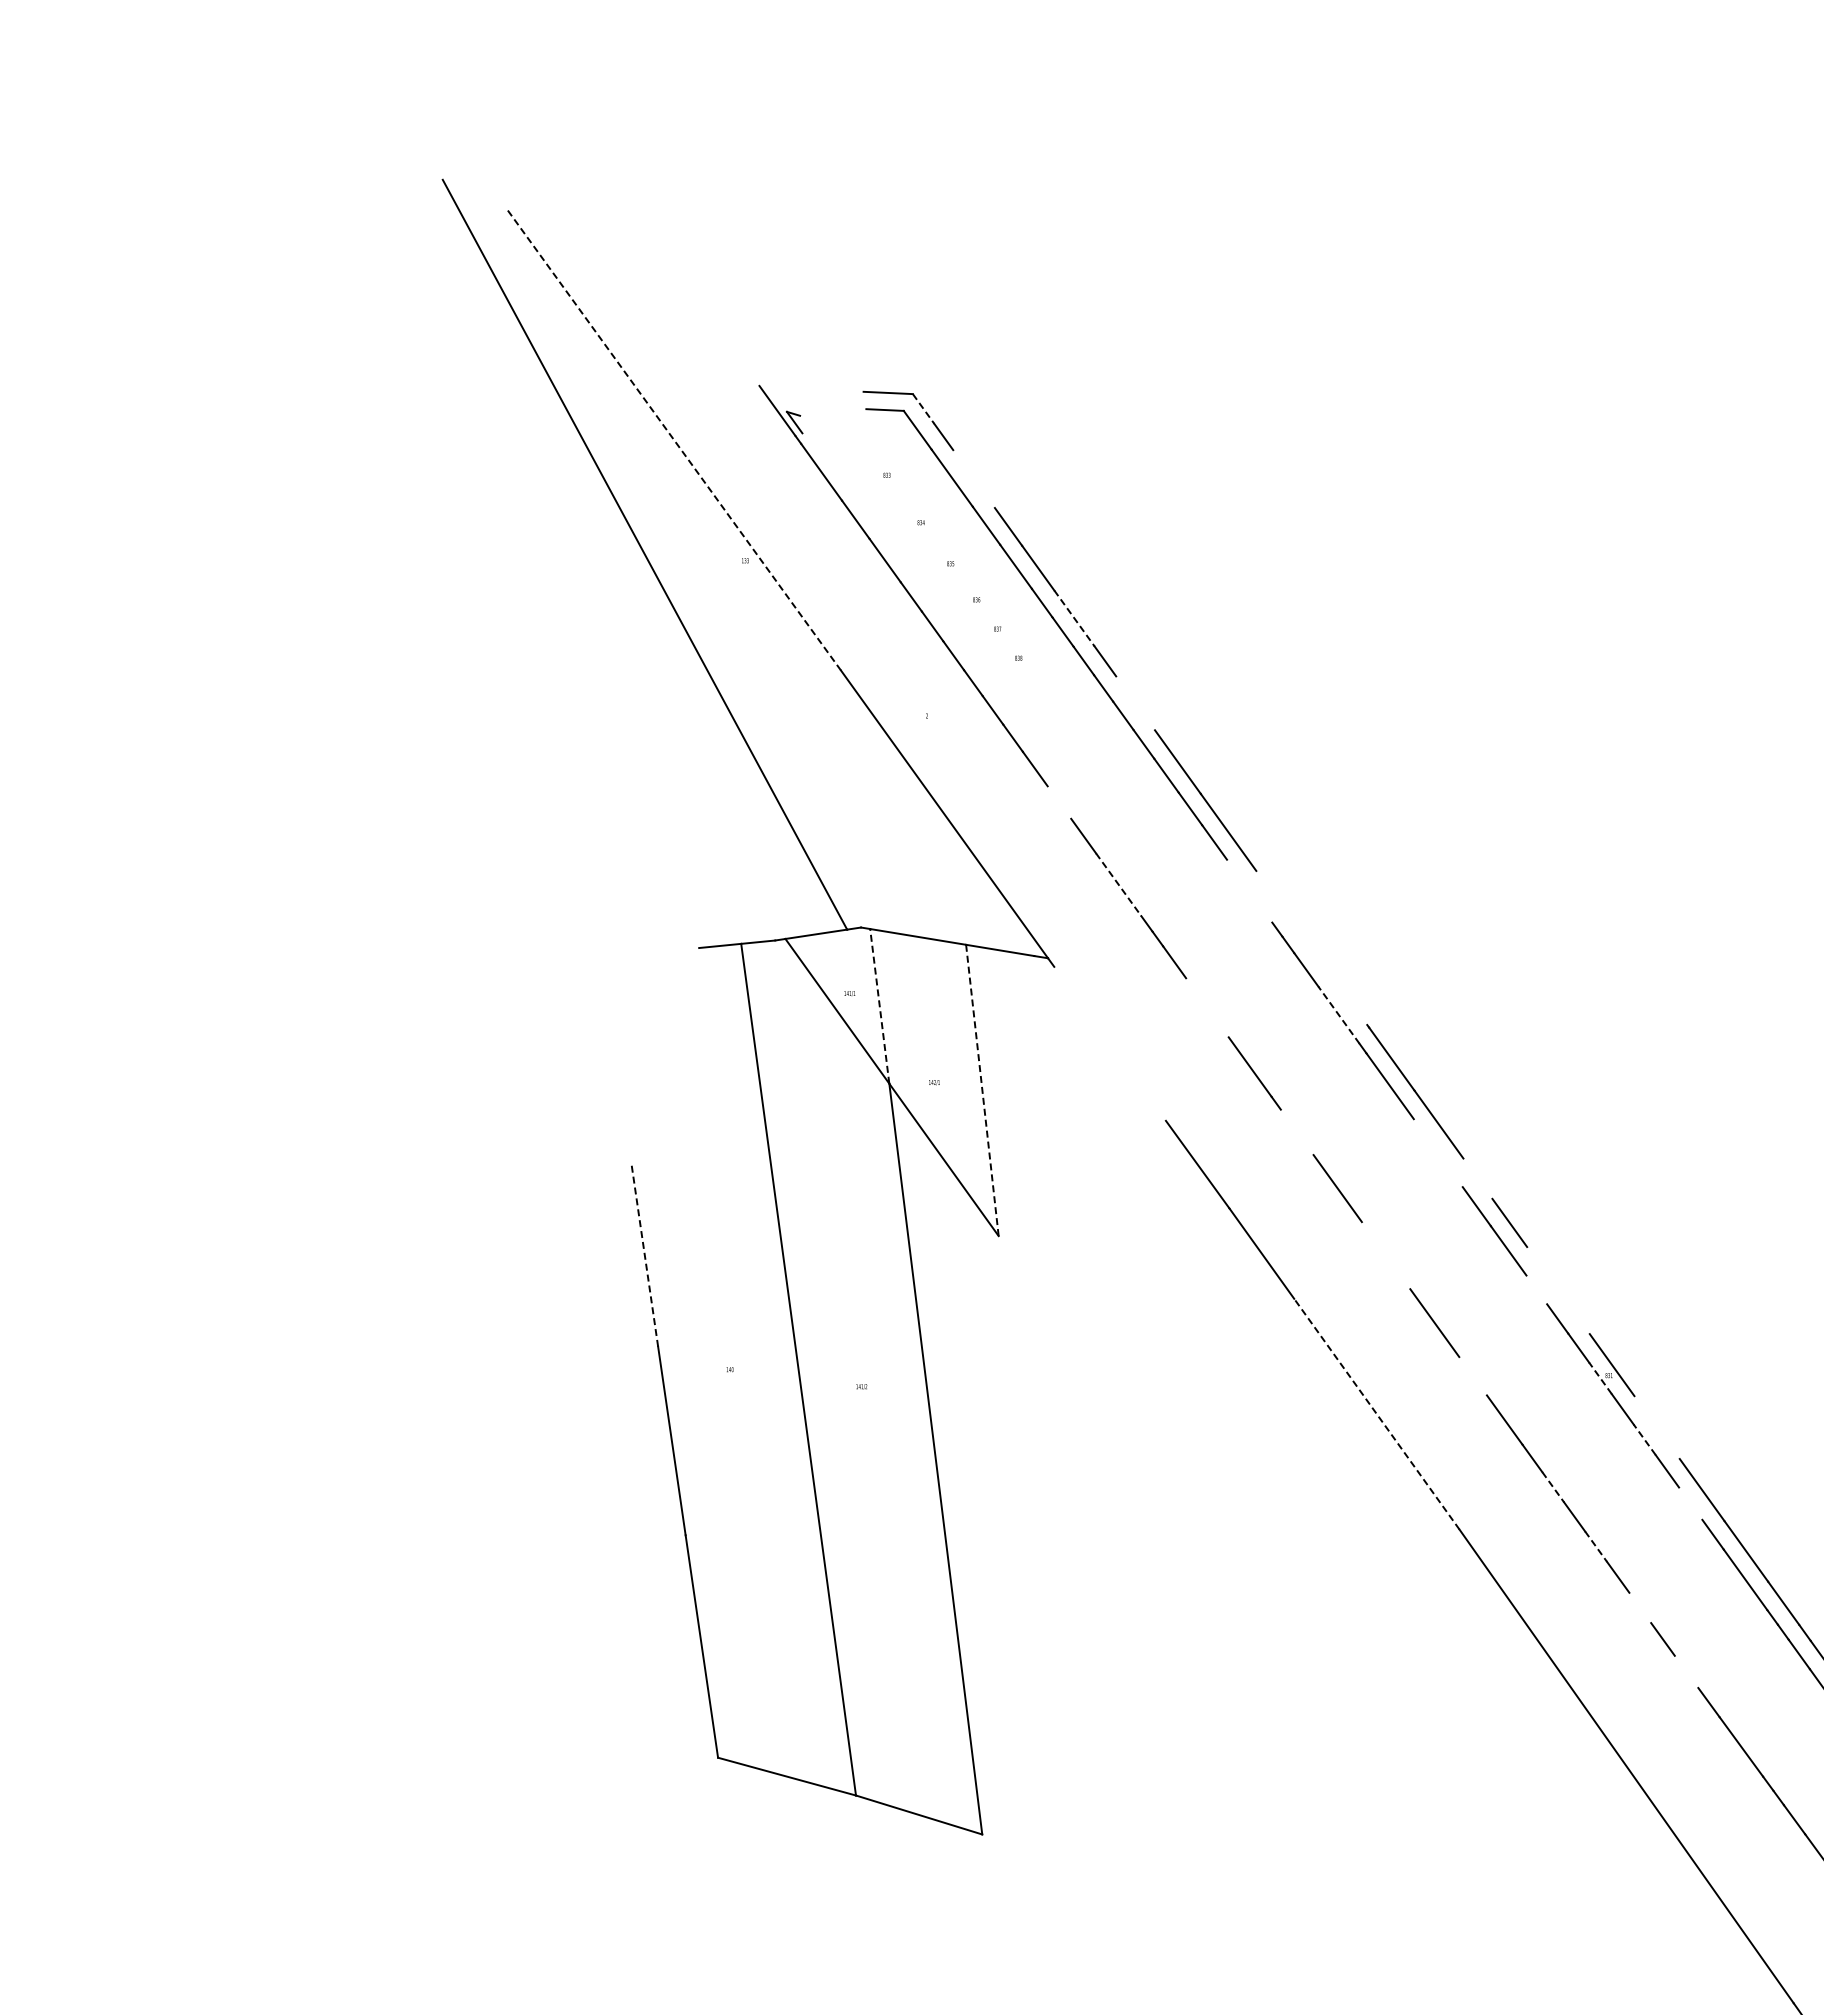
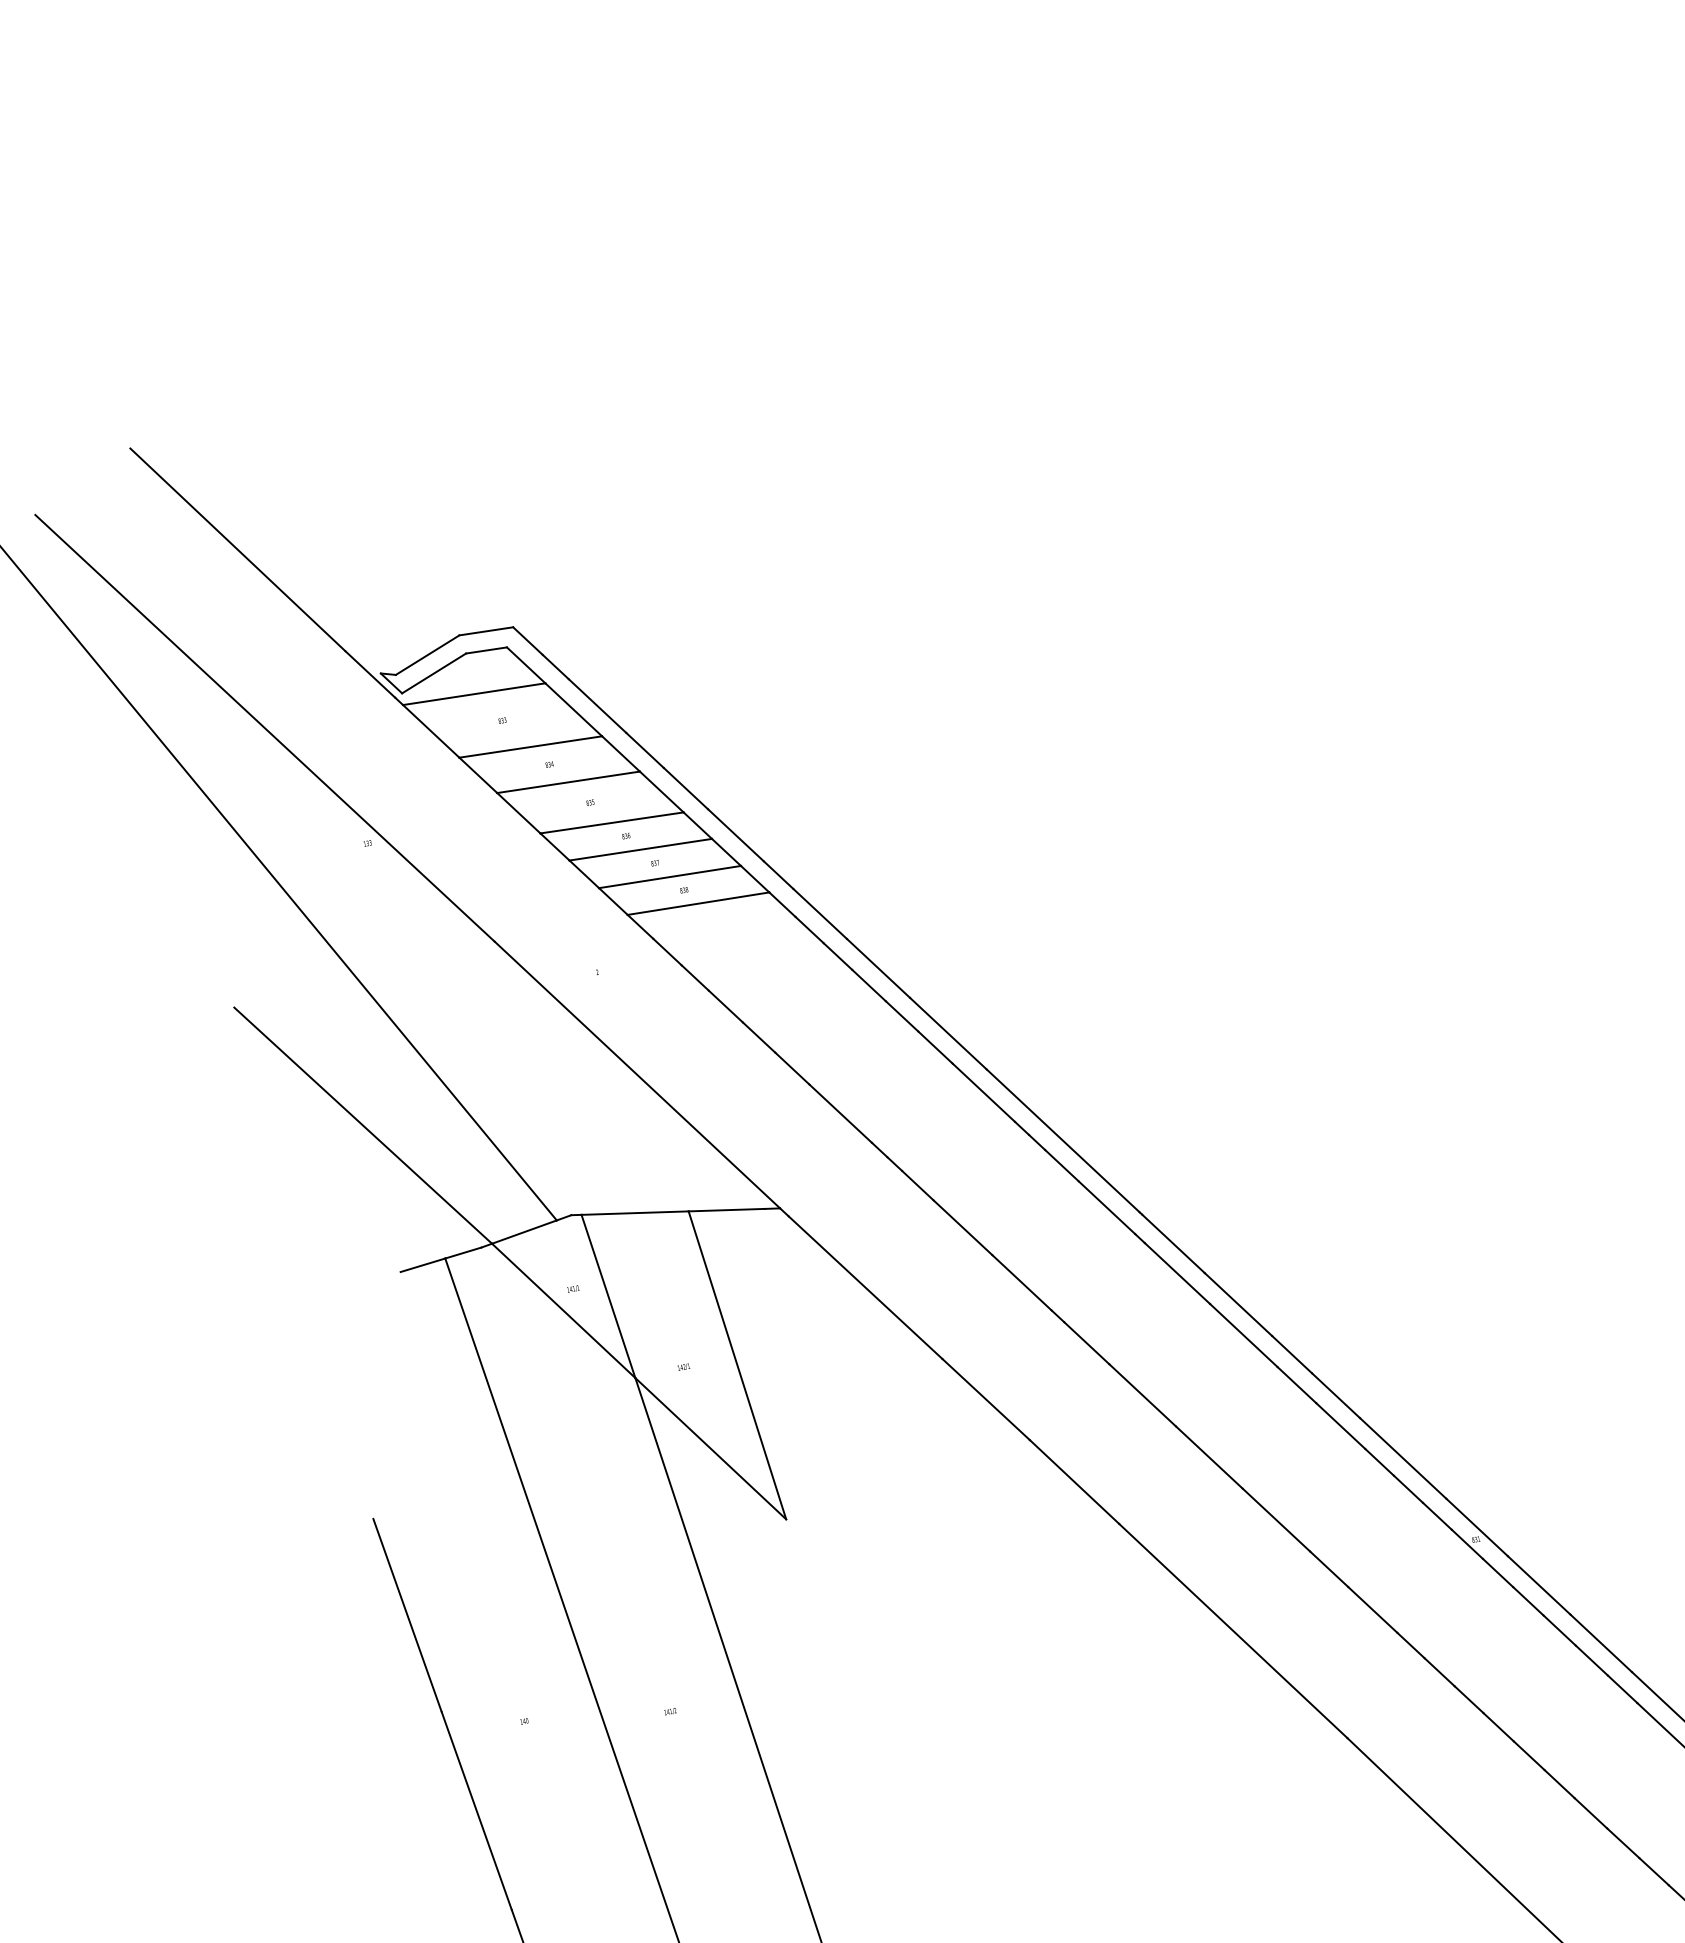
line: (681, 276) -> (237, 549), added
line: (831, 403) -> (427, 654), added
line: (923, 409) -> (527, 641), dashed -> solid
line: (834, 421) -> (434, 673), added
line: (673, 439) -> (264, 727), dashed -> solid
line: (866, 446) -> (474, 693), added
line: (973, 479) -> (597, 706), added
line: (907, 503) -> (530, 746), added
line: (934, 541) -> (568, 782), added
line: (965, 585) -> (611, 822), added
line: (986, 614) -> (639, 849), added
line: (1074, 618) -> (735, 835), dashed -> solid
line: (1008, 643) -> (669, 876), added
line: (1029, 672) -> (698, 903), added
line: (1135, 703) -> (820, 914), added
line: (1059, 802) -> (759, 1037), added
line: (691, 810) -> (362, 1124), added
line: (1118, 884) -> (840, 1113), dashed -> solid
line: (1249, 890) -> (983, 1091), added
line: (1311, 947) -> (1062, 1140), added
line: (879, 1006) -> (608, 1296), dashed -> solid
line: (1207, 1007) -> (963, 1227), added
line: (1338, 1014) -> (1106, 1207), dashed -> solid
line: (1109, 1043) -> (864, 1287), added
line: (982, 1090) -> (737, 1365), dashed -> solid
line: (1296, 1132) -> (1086, 1343), added
line: (1437, 1153) -> (1243, 1336), added
line: (1477, 1178) -> (1291, 1354), added
line: (644, 1254) -> (407, 1615), dashed -> solid
line: (1385, 1255) -> (1208, 1457), added
line: (1536, 1289) -> (1379, 1461), added
line: (1558, 1290) -> (1403, 1458), added
line: (1472, 1376) -> (1328, 1569), added
line: (1600, 1377) -> (1467, 1543), dashed -> solid
line: (1376, 1414) -> (1232, 1631), dashed -> solid
line: (1656, 1427) -> (1538, 1585), added
line: (1644, 1439) -> (1528, 1601), dashed -> solid
line: (1553, 1487) -> (1439, 1672), dashed -> solid
line: (1690, 1503) -> (1591, 1660), added
line: (1596, 1546) -> (1499, 1727), dashed -> solid
line: (1640, 1607) -> (1559, 1783), added
line: (1686, 1671) -> (1623, 1842), added

